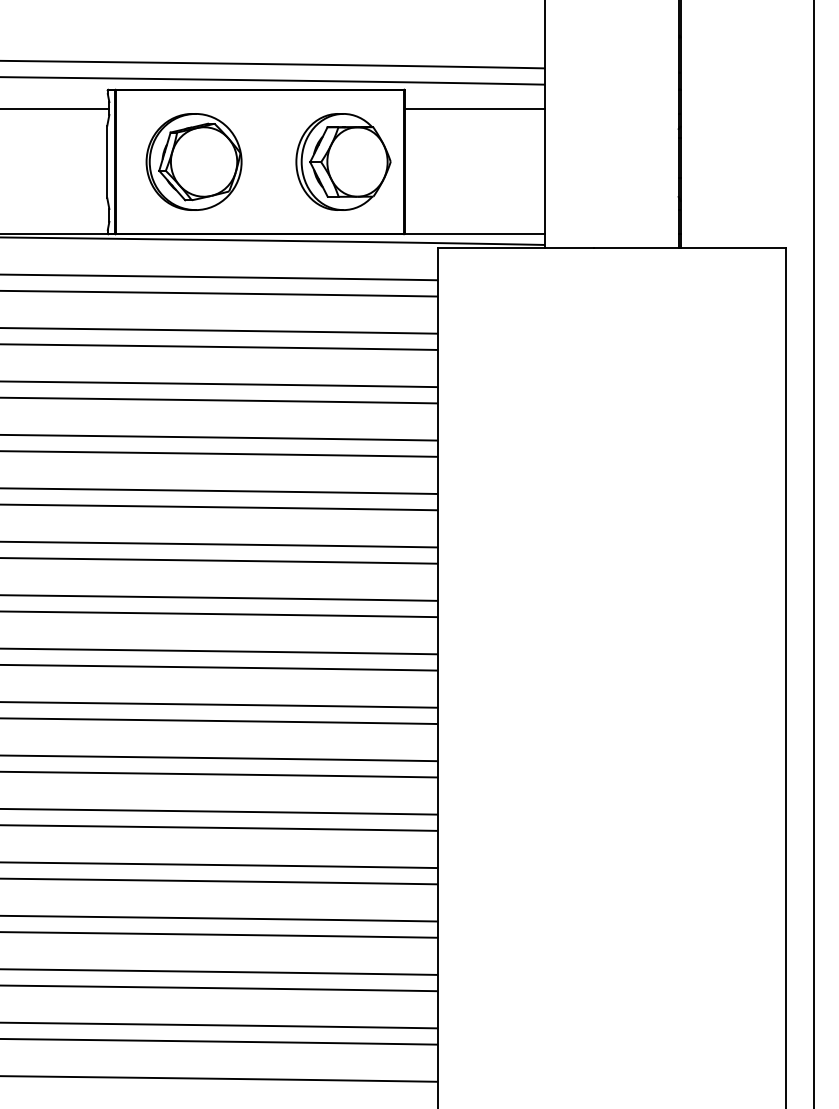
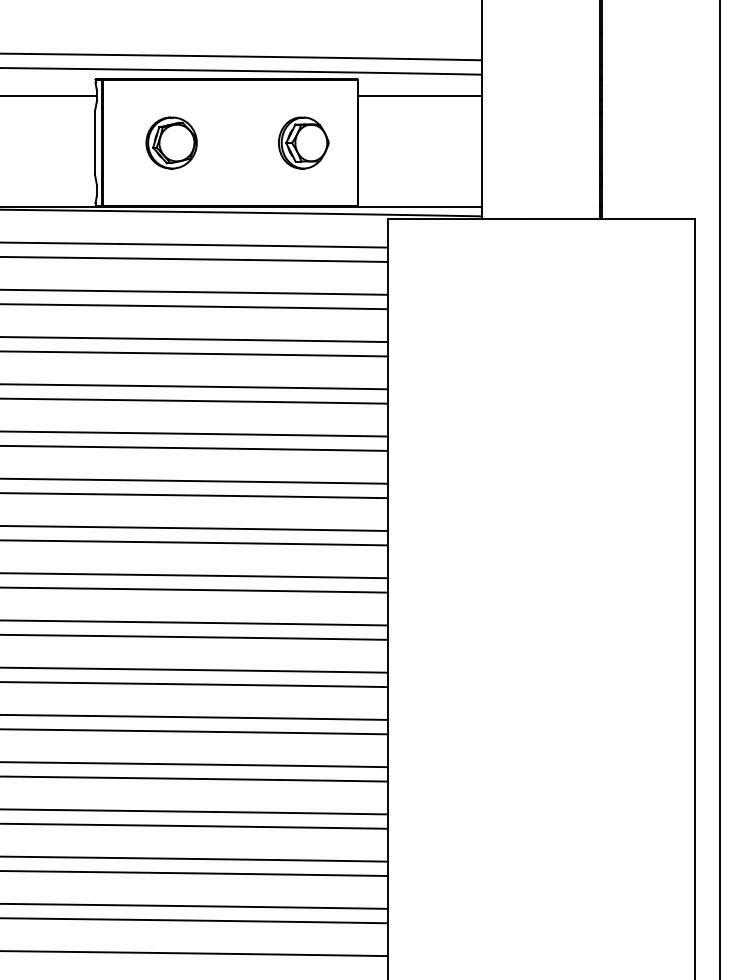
part: (193, 161) -> (171, 142), size x0.6
part: (343, 161) -> (303, 142), size x0.6

